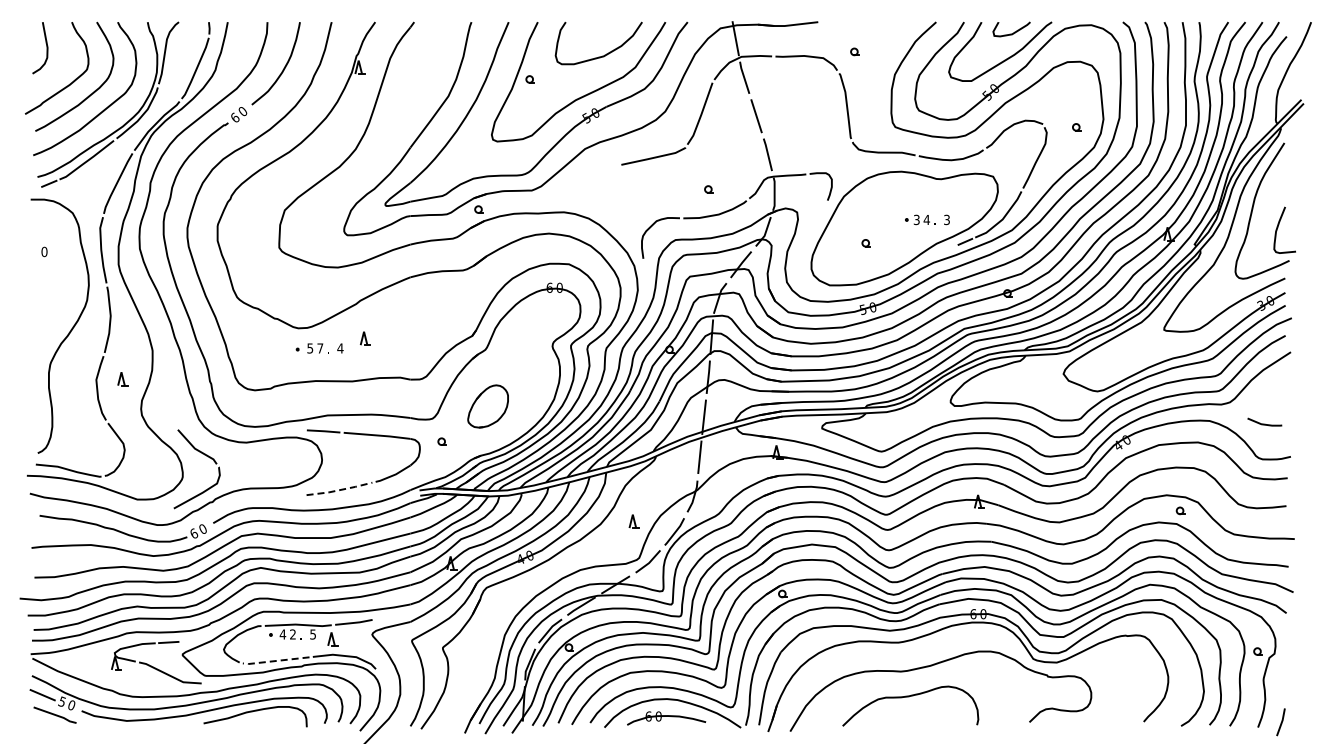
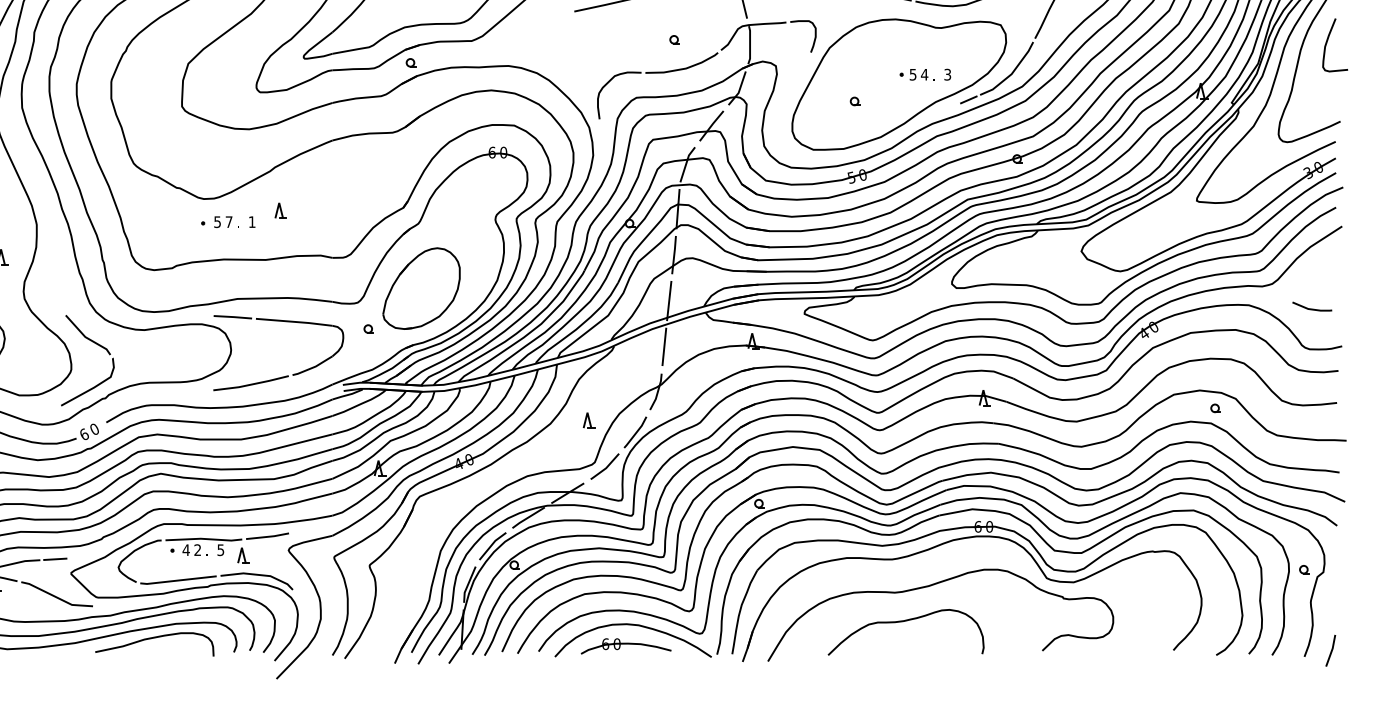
text: (916, 219) -> (912, 74), 3 -> 5
curve: (1278, 227) -> (1327, 42), moved
text: (340, 348) -> (252, 222), 4 -> 1
part: (487, 406) -> (420, 288), size x1.67
line: (339, 490) -> (251, 385), dashed -> solid
line: (275, 661) -> (177, 581), dashed -> solid

